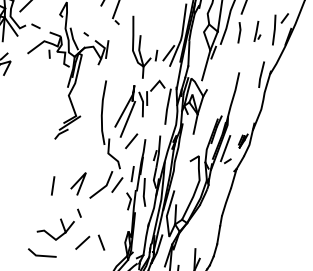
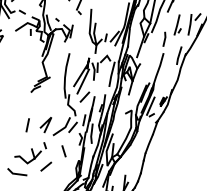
part: (257, 31) -> (178, 25), size x1.43
line: (239, 32) -> (164, 39), moved
line: (101, 242) -> (63, 151), moved

